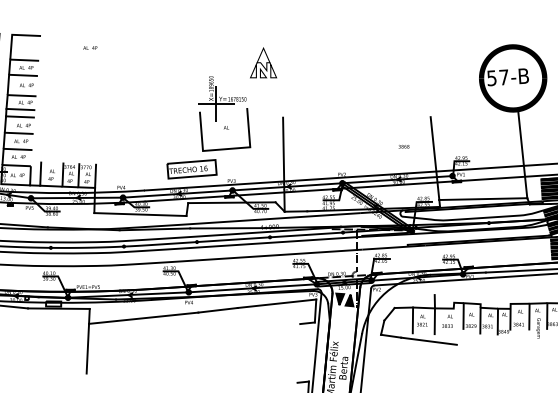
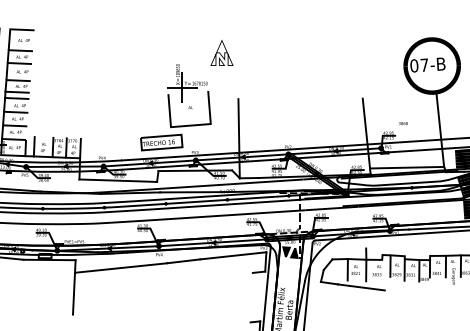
text: (89, 48) -> (23, 40), moved
text: (492, 77) -> (414, 65), 57-B -> 07-B
text: (404, 146) -> (403, 123), moved

